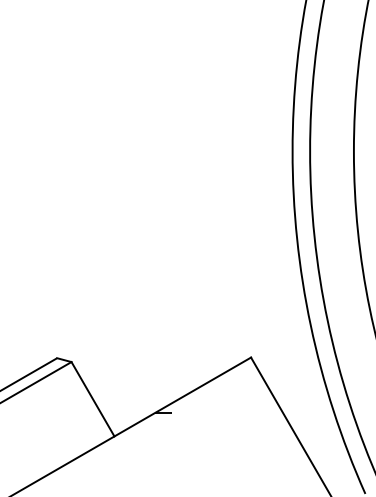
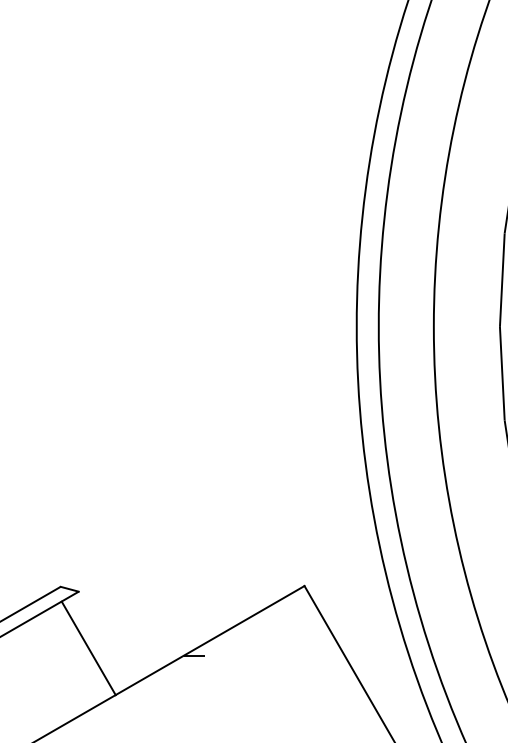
line: (92, 399) -> (88, 648), moved

